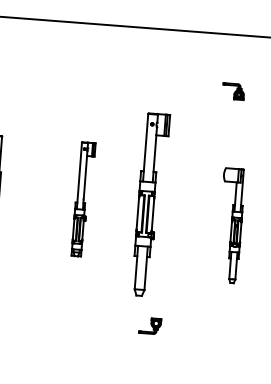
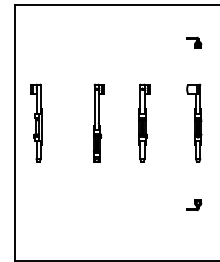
part: (151, 203) -> (144, 122), size x0.62
part: (231, 224) -> (194, 122), moved
part: (150, 326) -> (194, 205), moved

